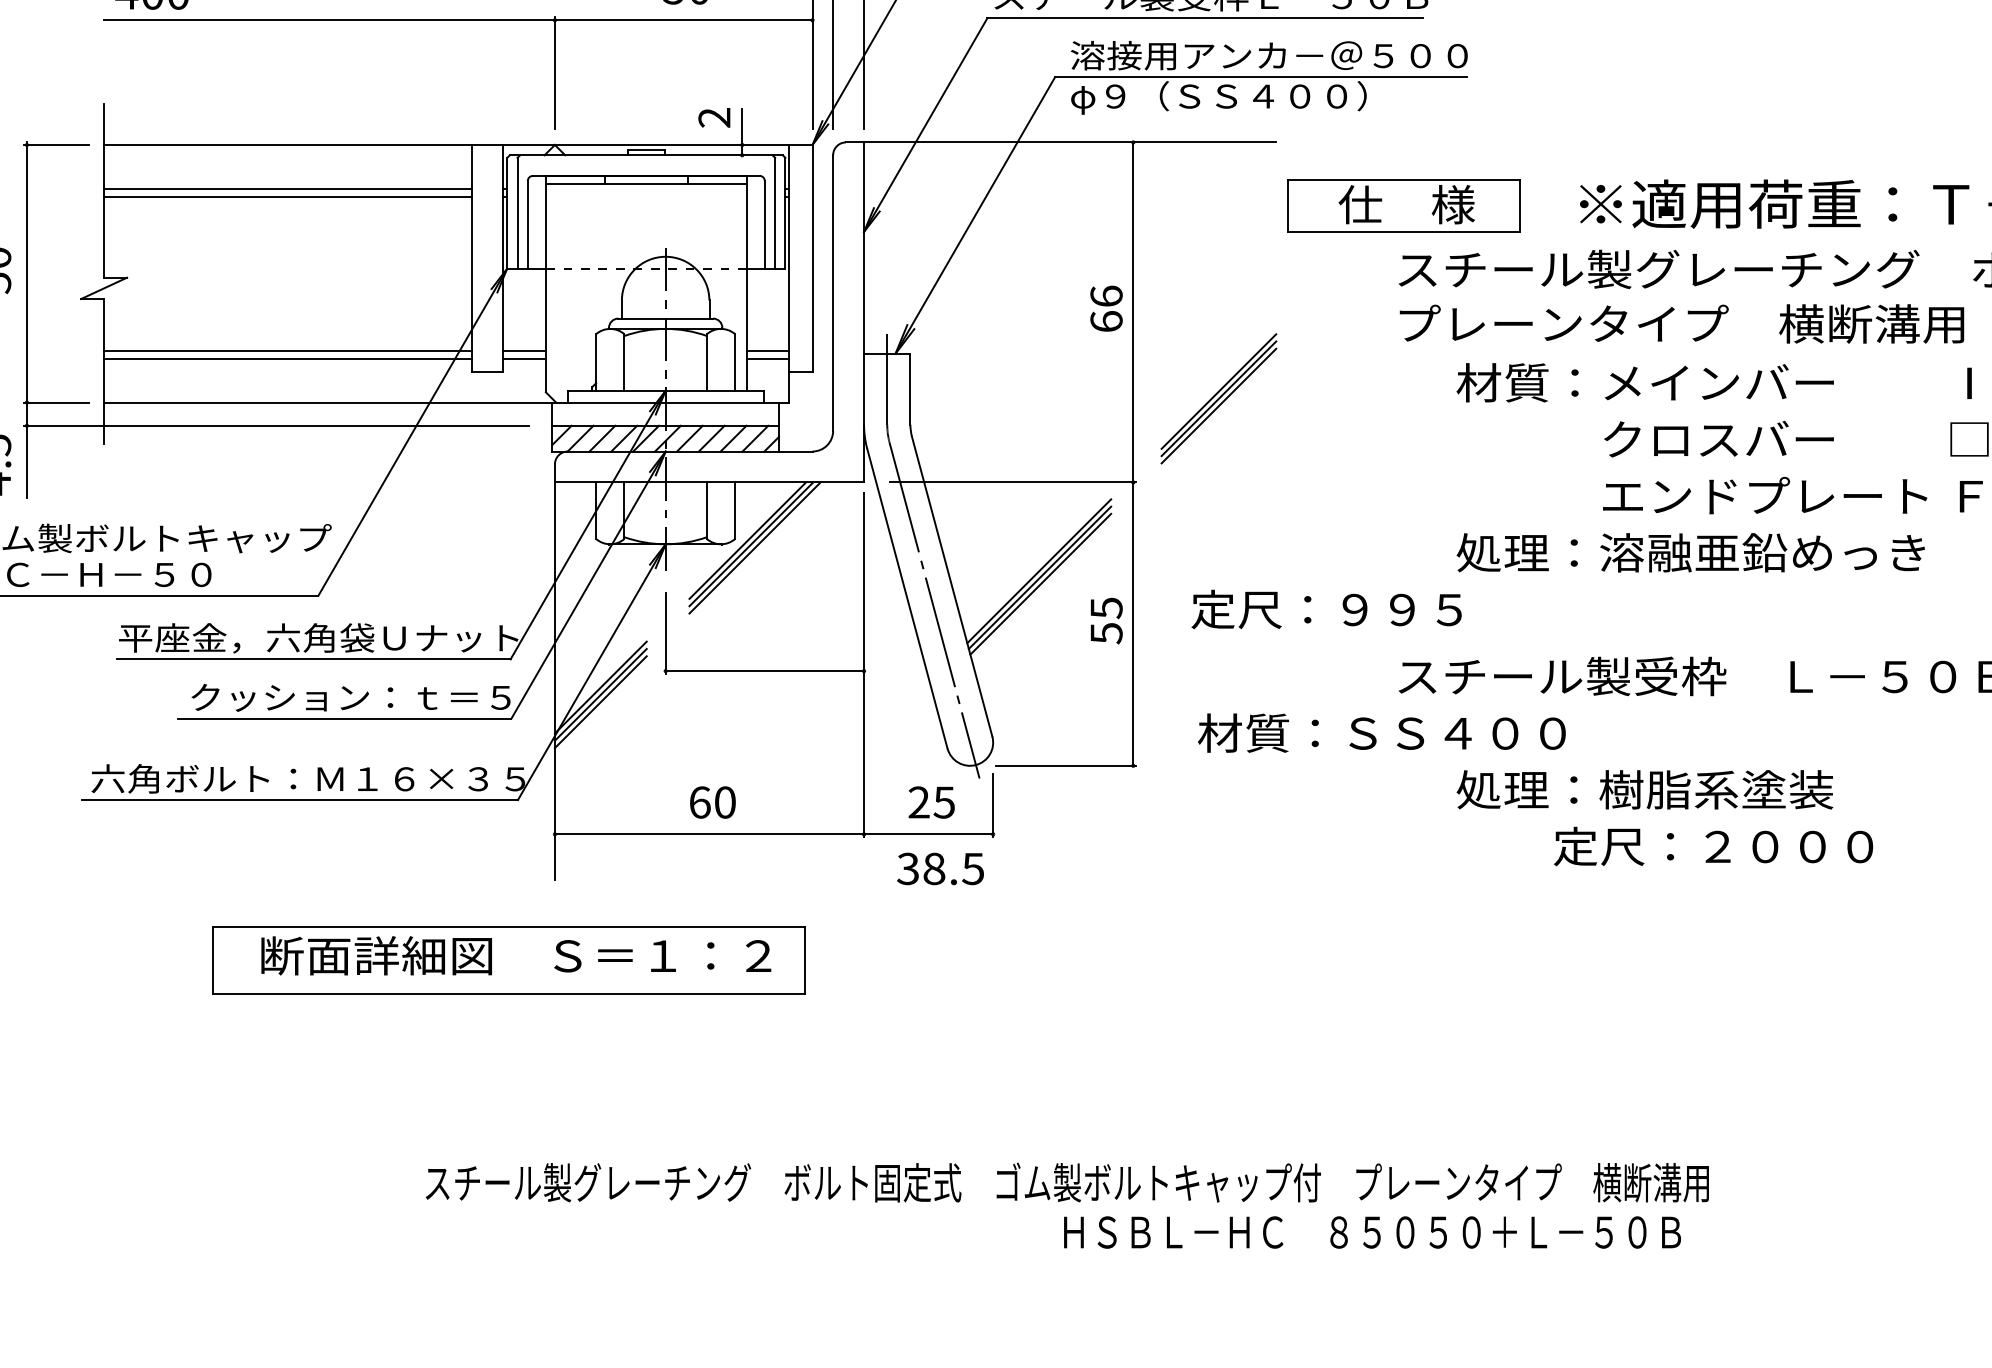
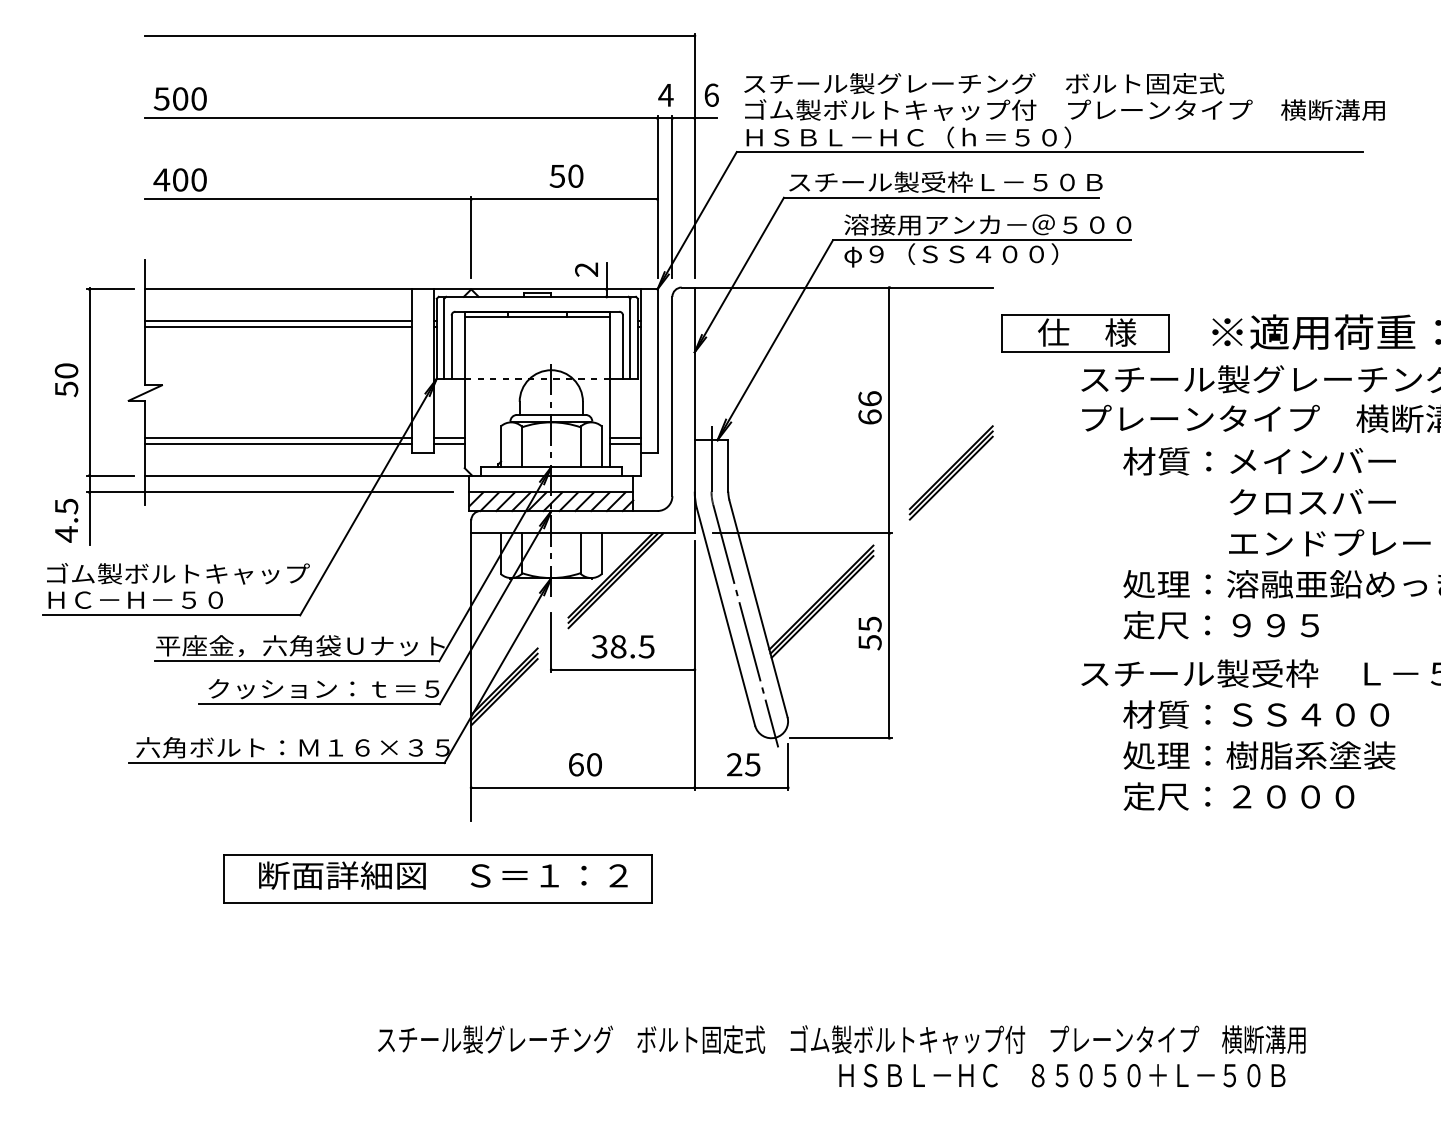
text: (1325, 609) -> (1220, 625), moved
text: (1382, 732) -> (1256, 714), moved
text: (1712, 846) -> (1238, 796), moved
text: (939, 868) -> (622, 646), moved

